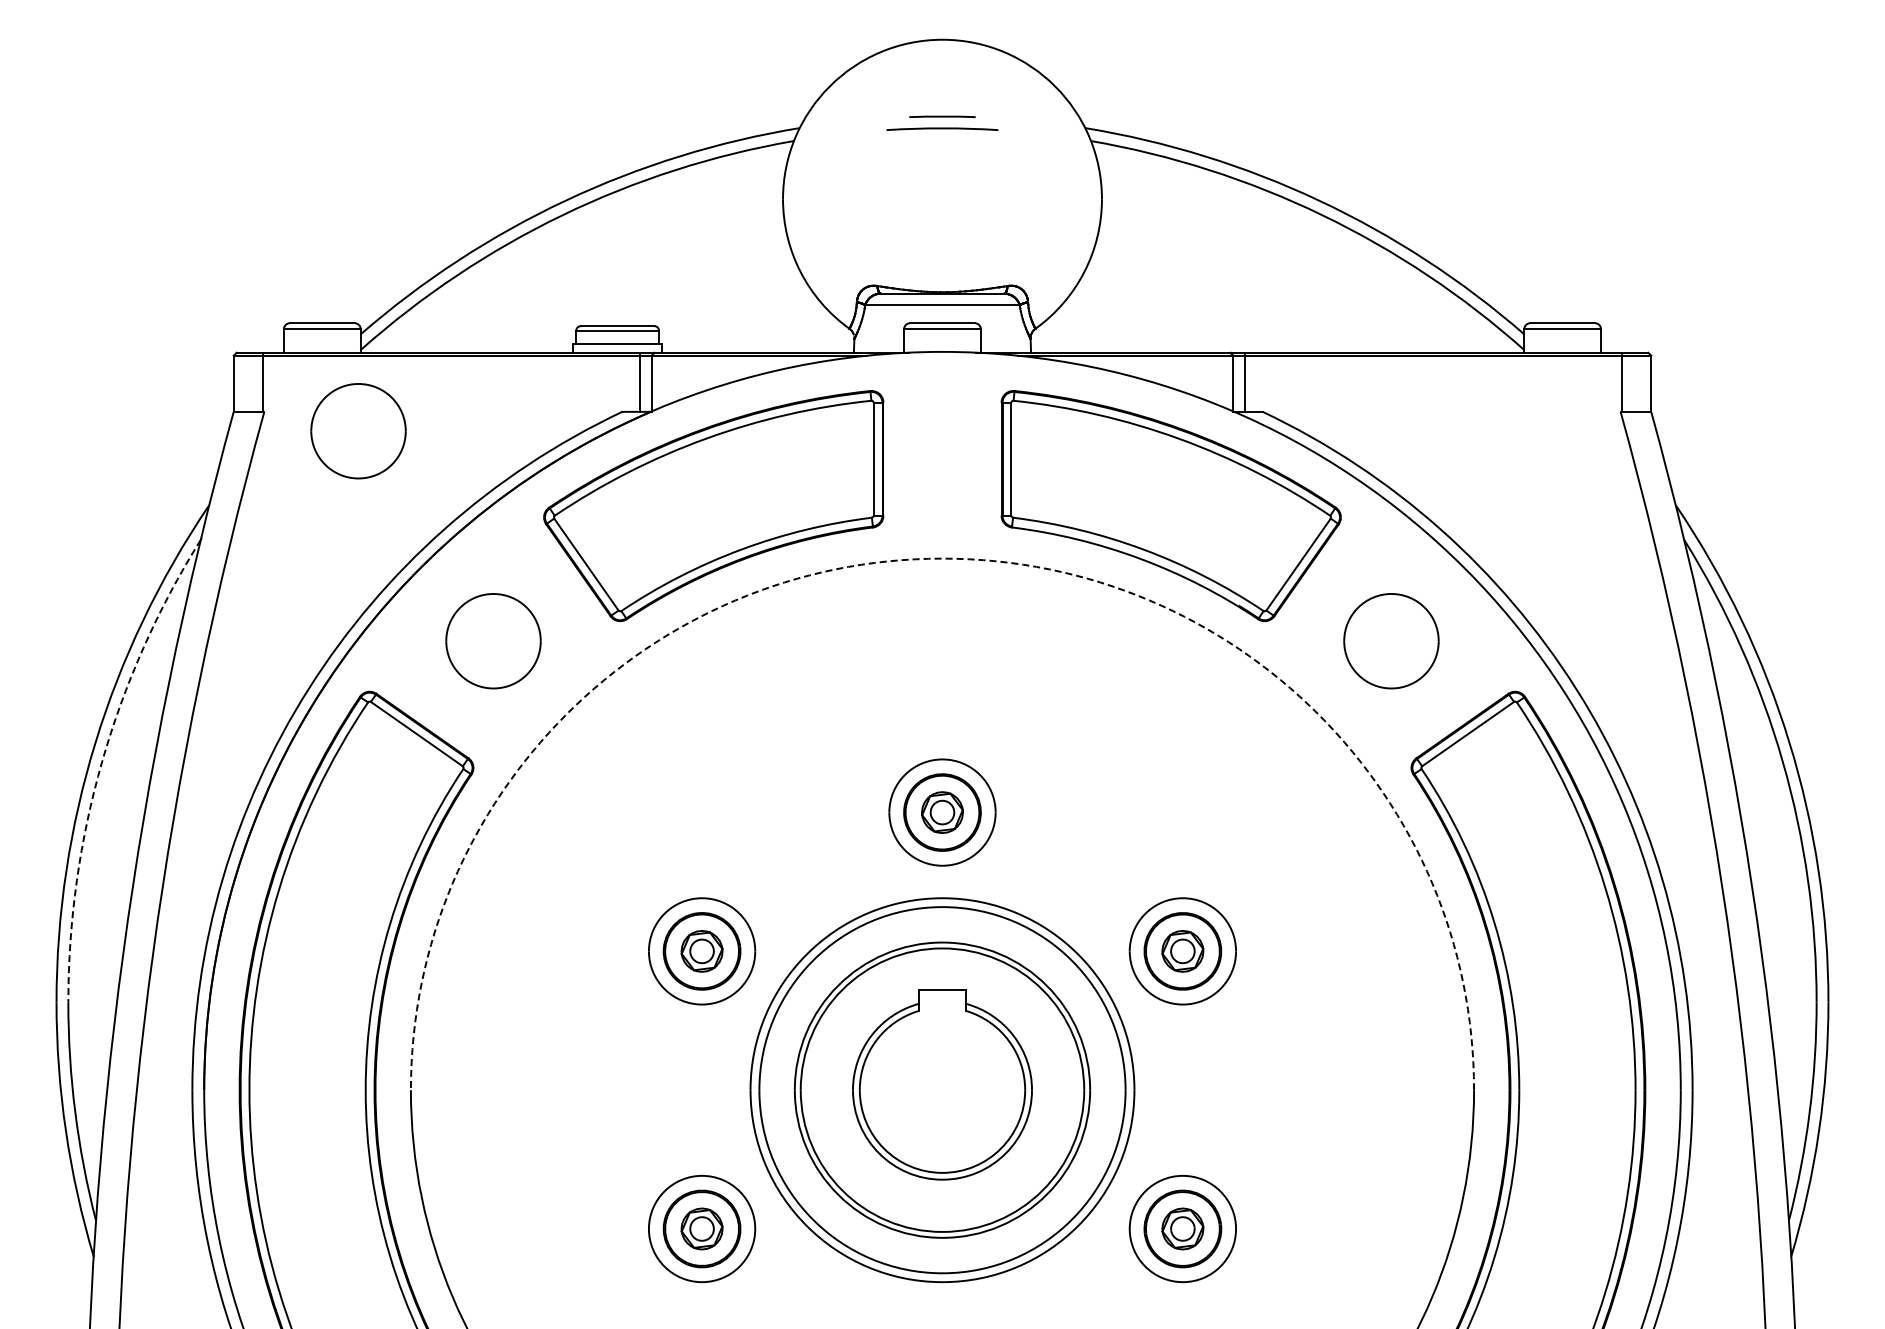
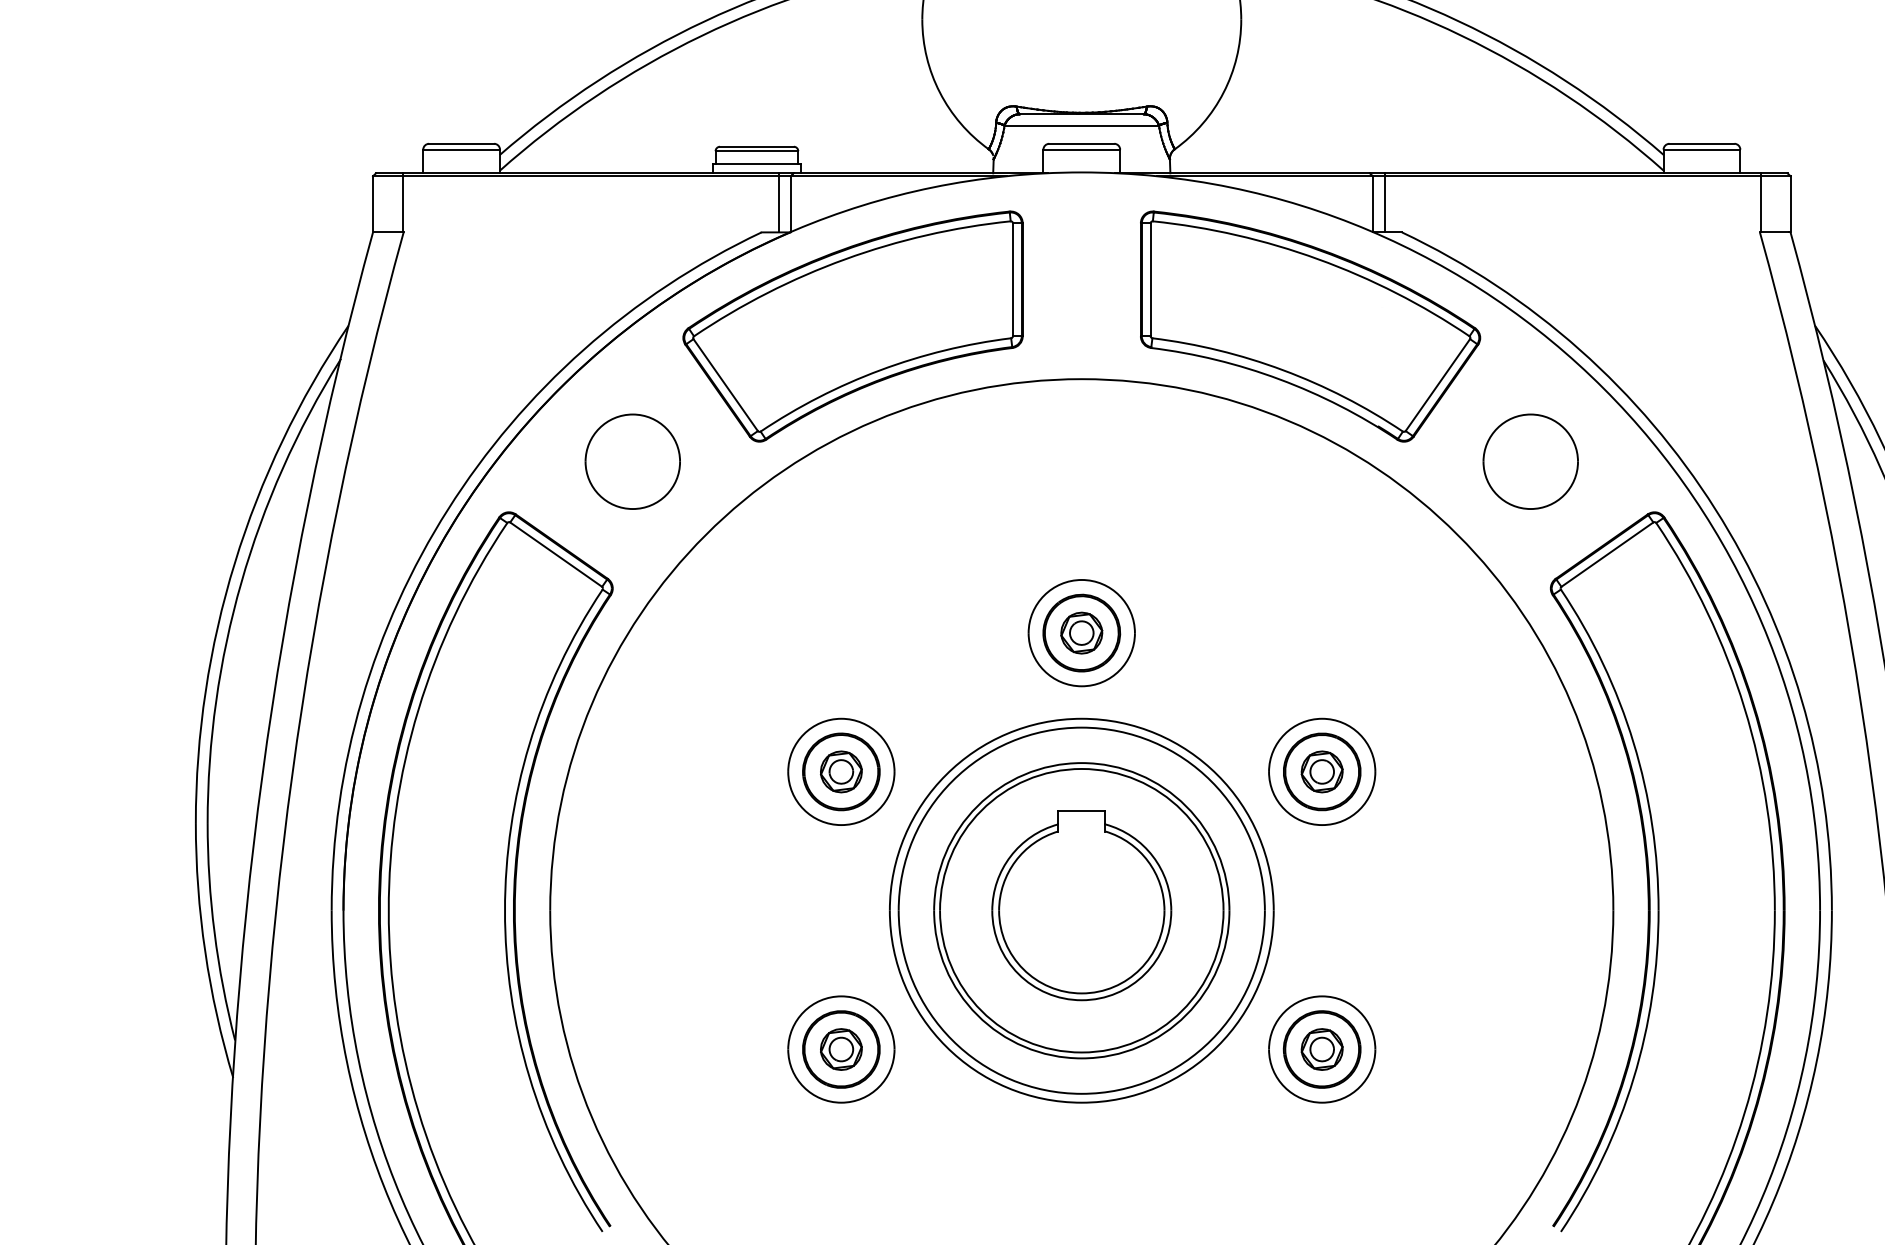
part: (358, 431) -> (497, 252), removed
arc: (942, 558) -> (1081, 379), dashed -> solid
arc: (102, 761) -> (241, 582), dashed -> solid

